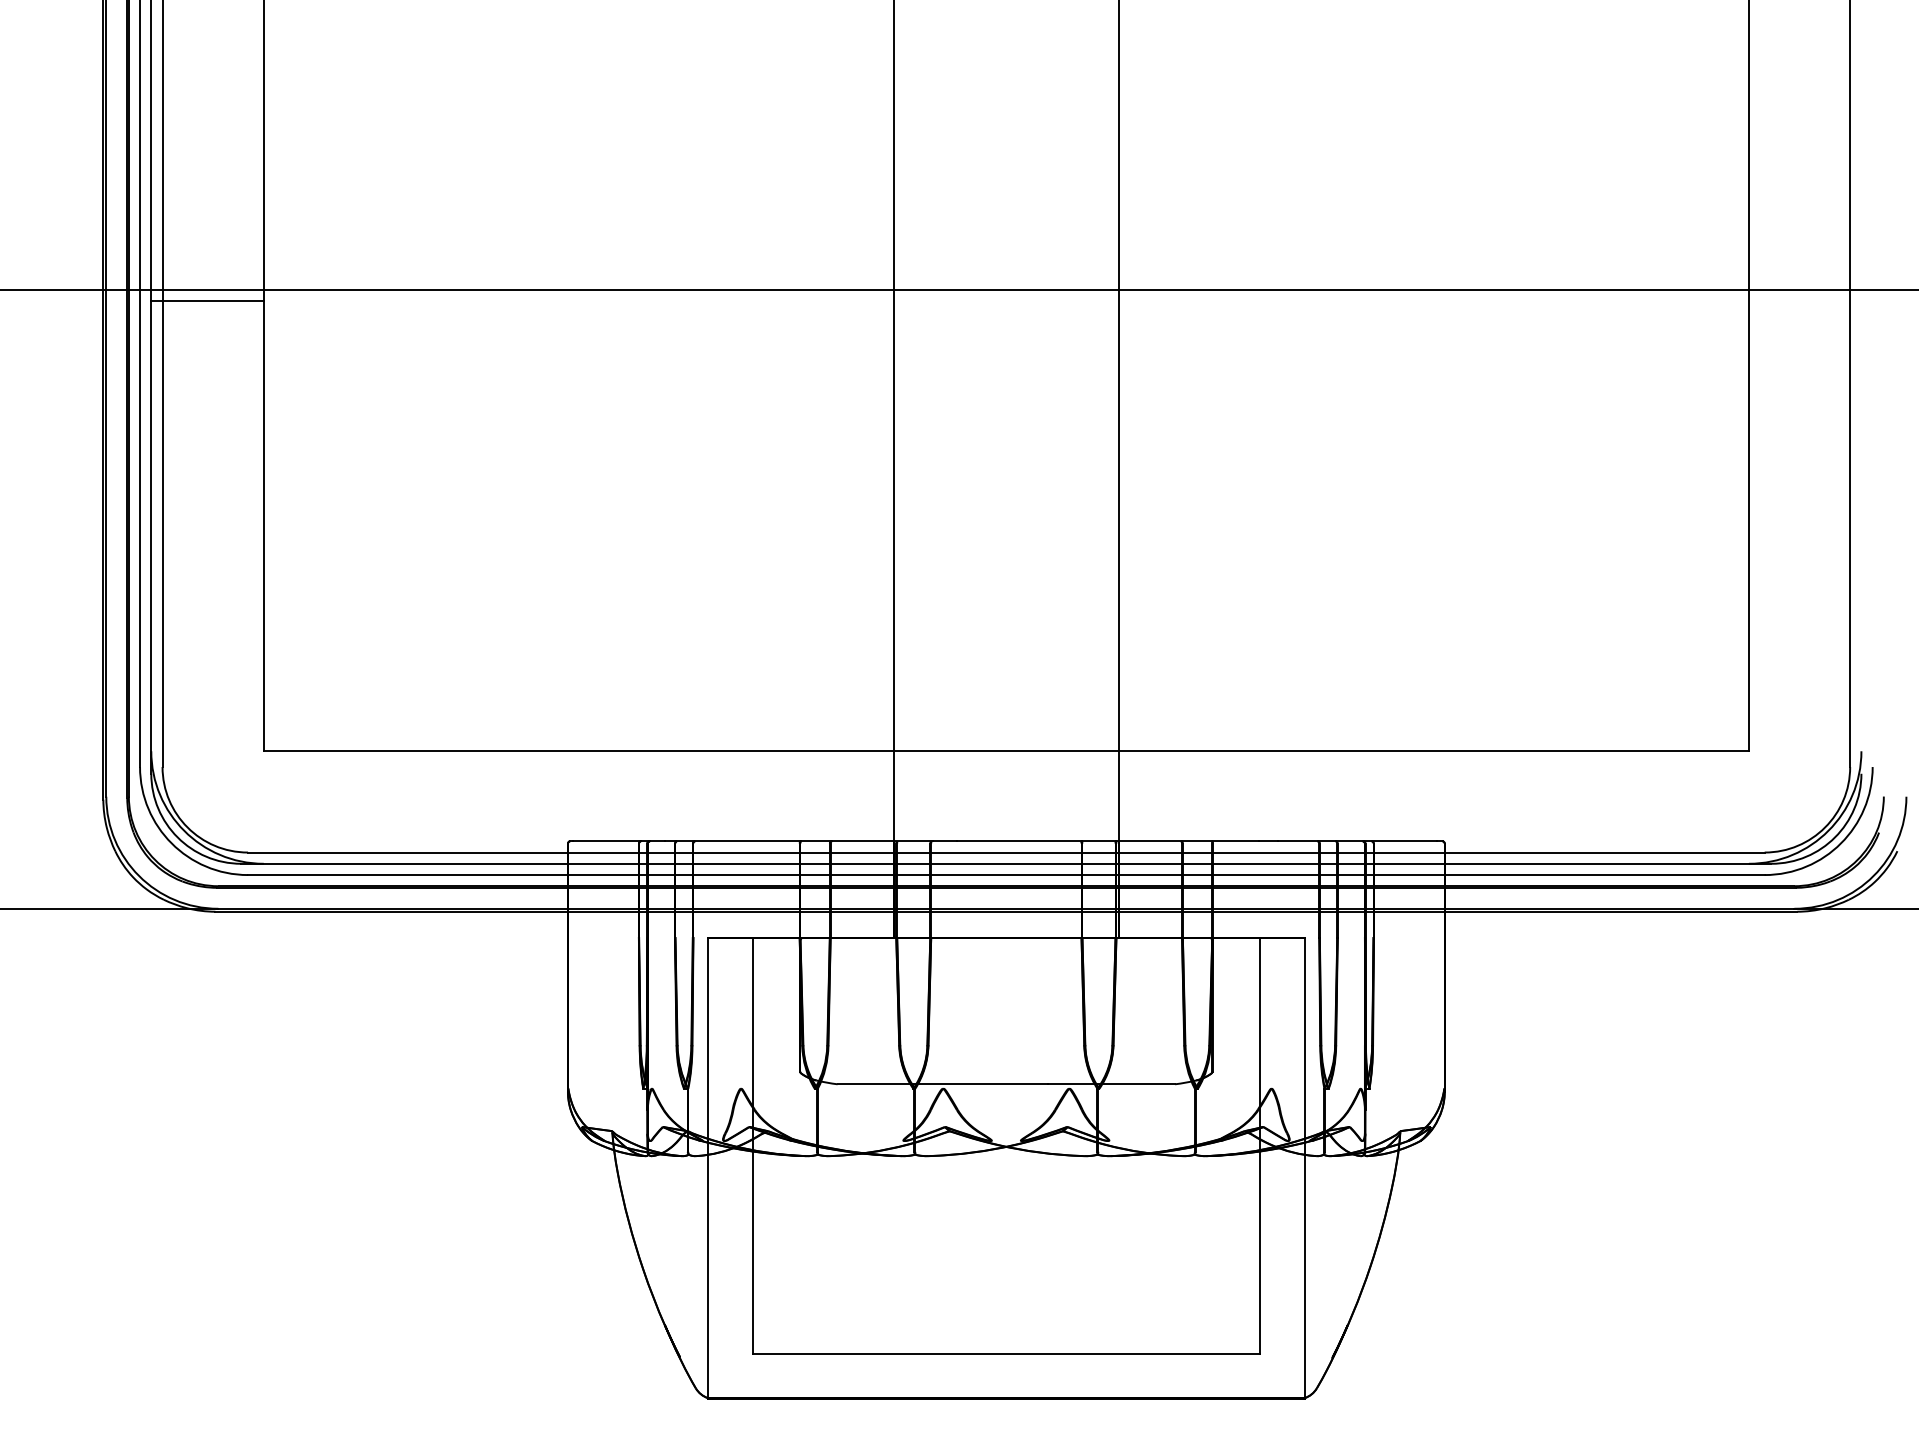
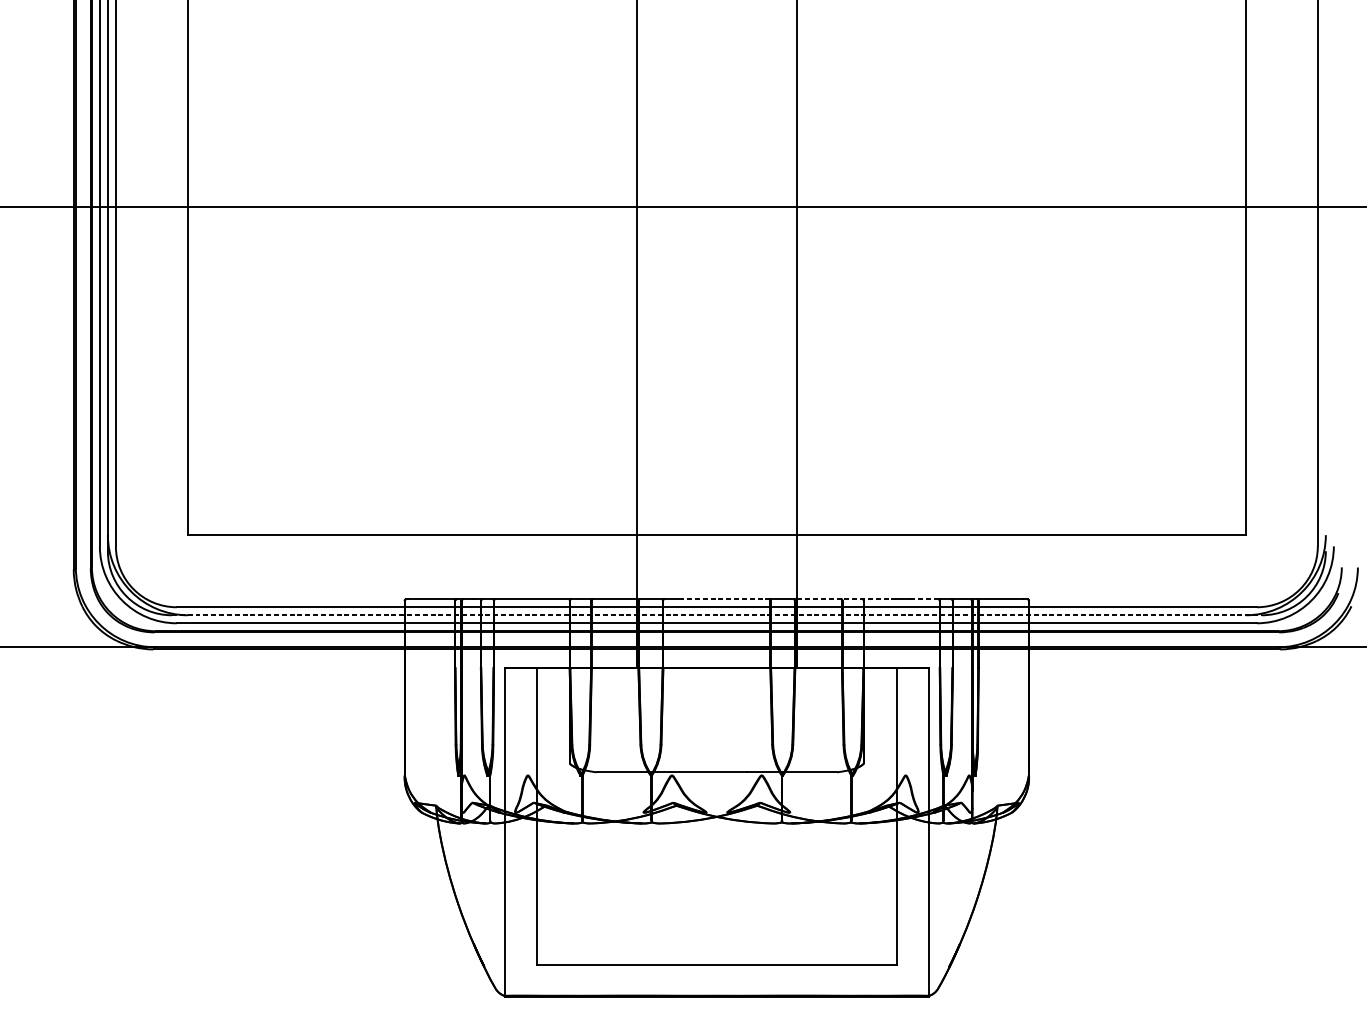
line: (207, 301) -> (147, 214), removed
line: (1018, 841) -> (725, 599), solid -> dashed
line: (1186, 841) -> (845, 599), solid -> dashed
line: (1297, 841) -> (924, 599), solid -> dashed
line: (1006, 863) -> (716, 615), solid -> dashed

